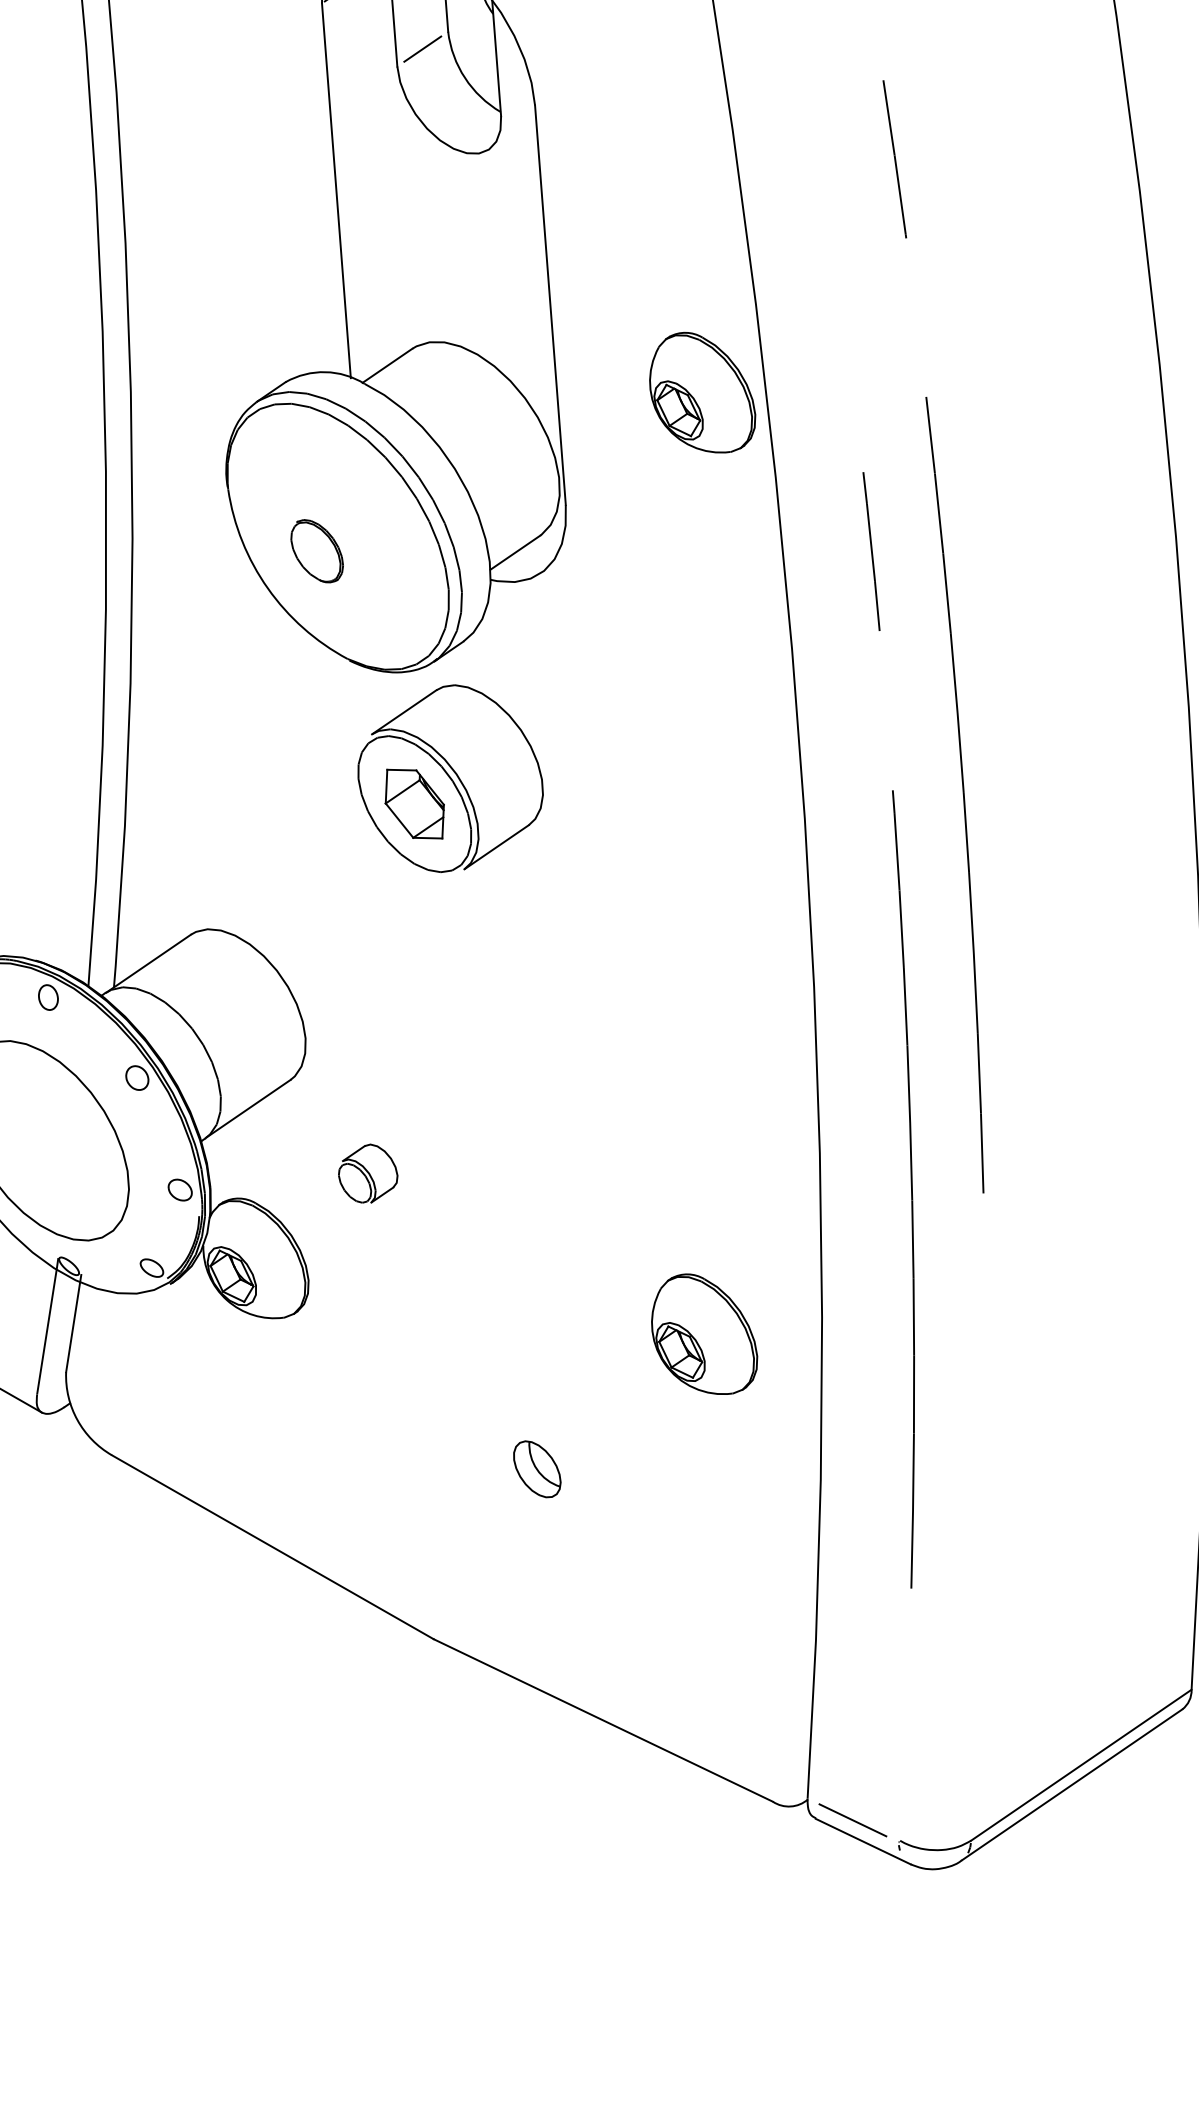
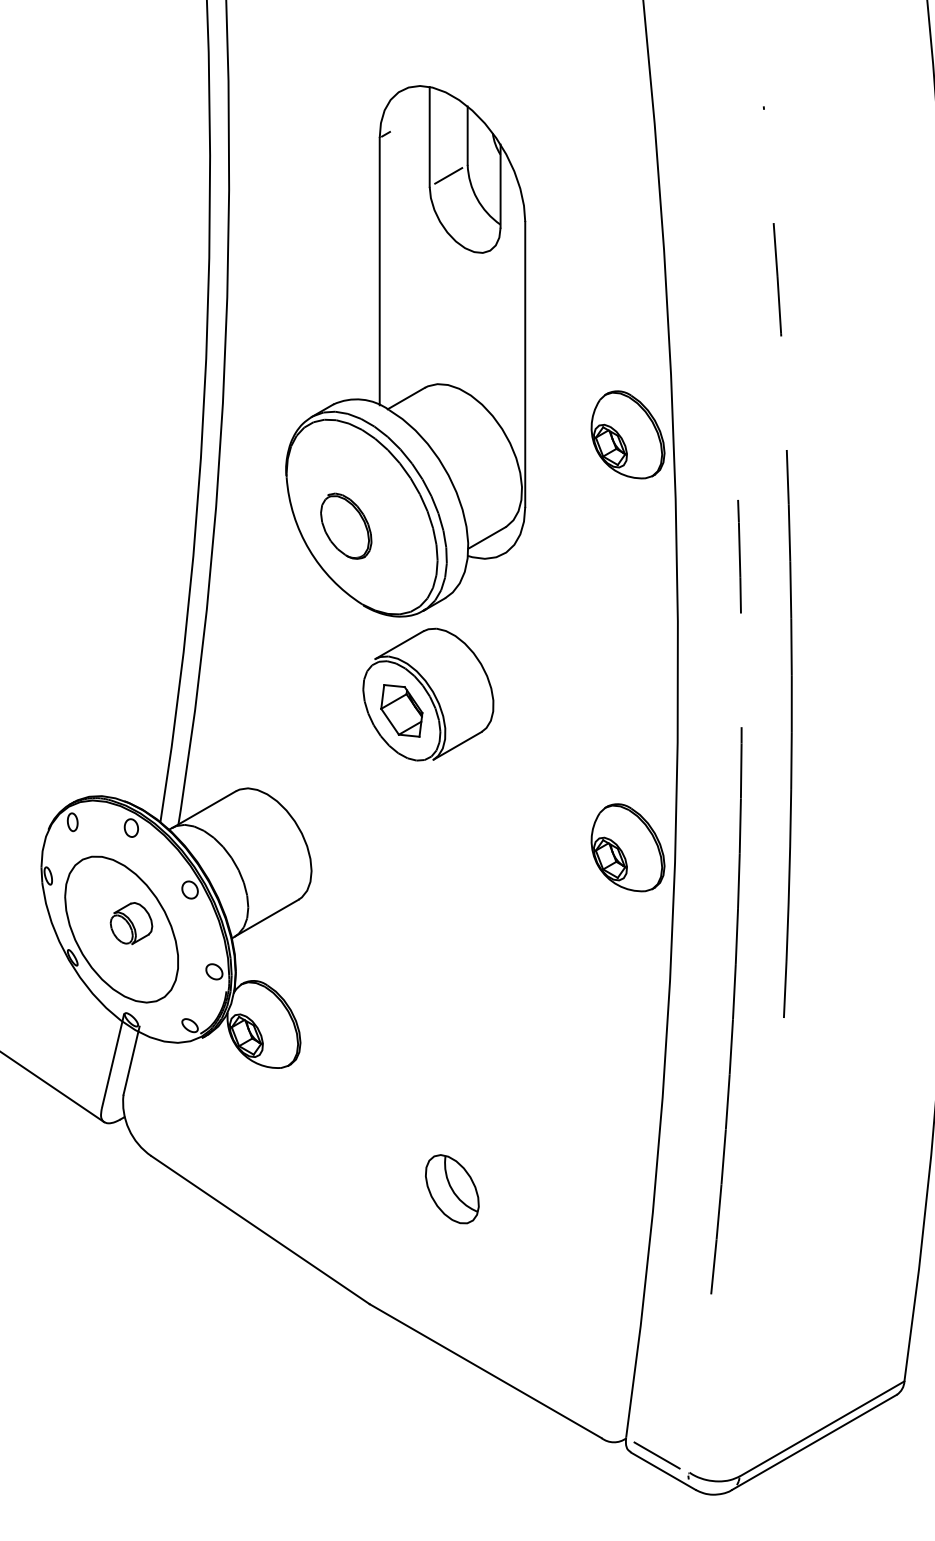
part: (317, 550) -> (346, 525), size x1.43
part: (368, 1173) -> (131, 923), moved
part: (703, 1334) -> (627, 847), moved
part: (537, 1469) -> (452, 1189), size x1.67

